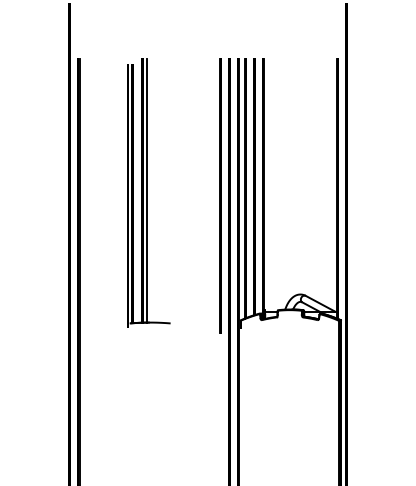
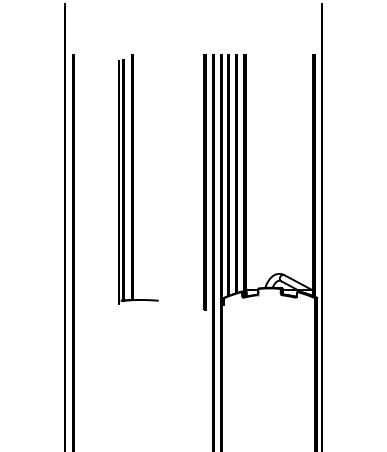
line: (146, 190) -> (136, 177), removed

